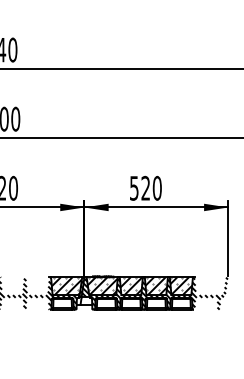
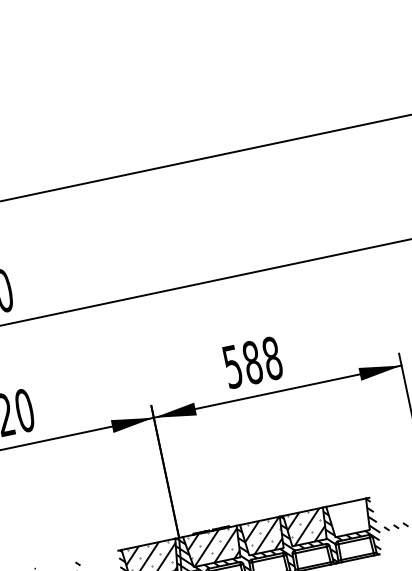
text: (151, 188) -> (262, 360), 520 -> 588
hatch: (181, 286) -> (349, 518), removed

